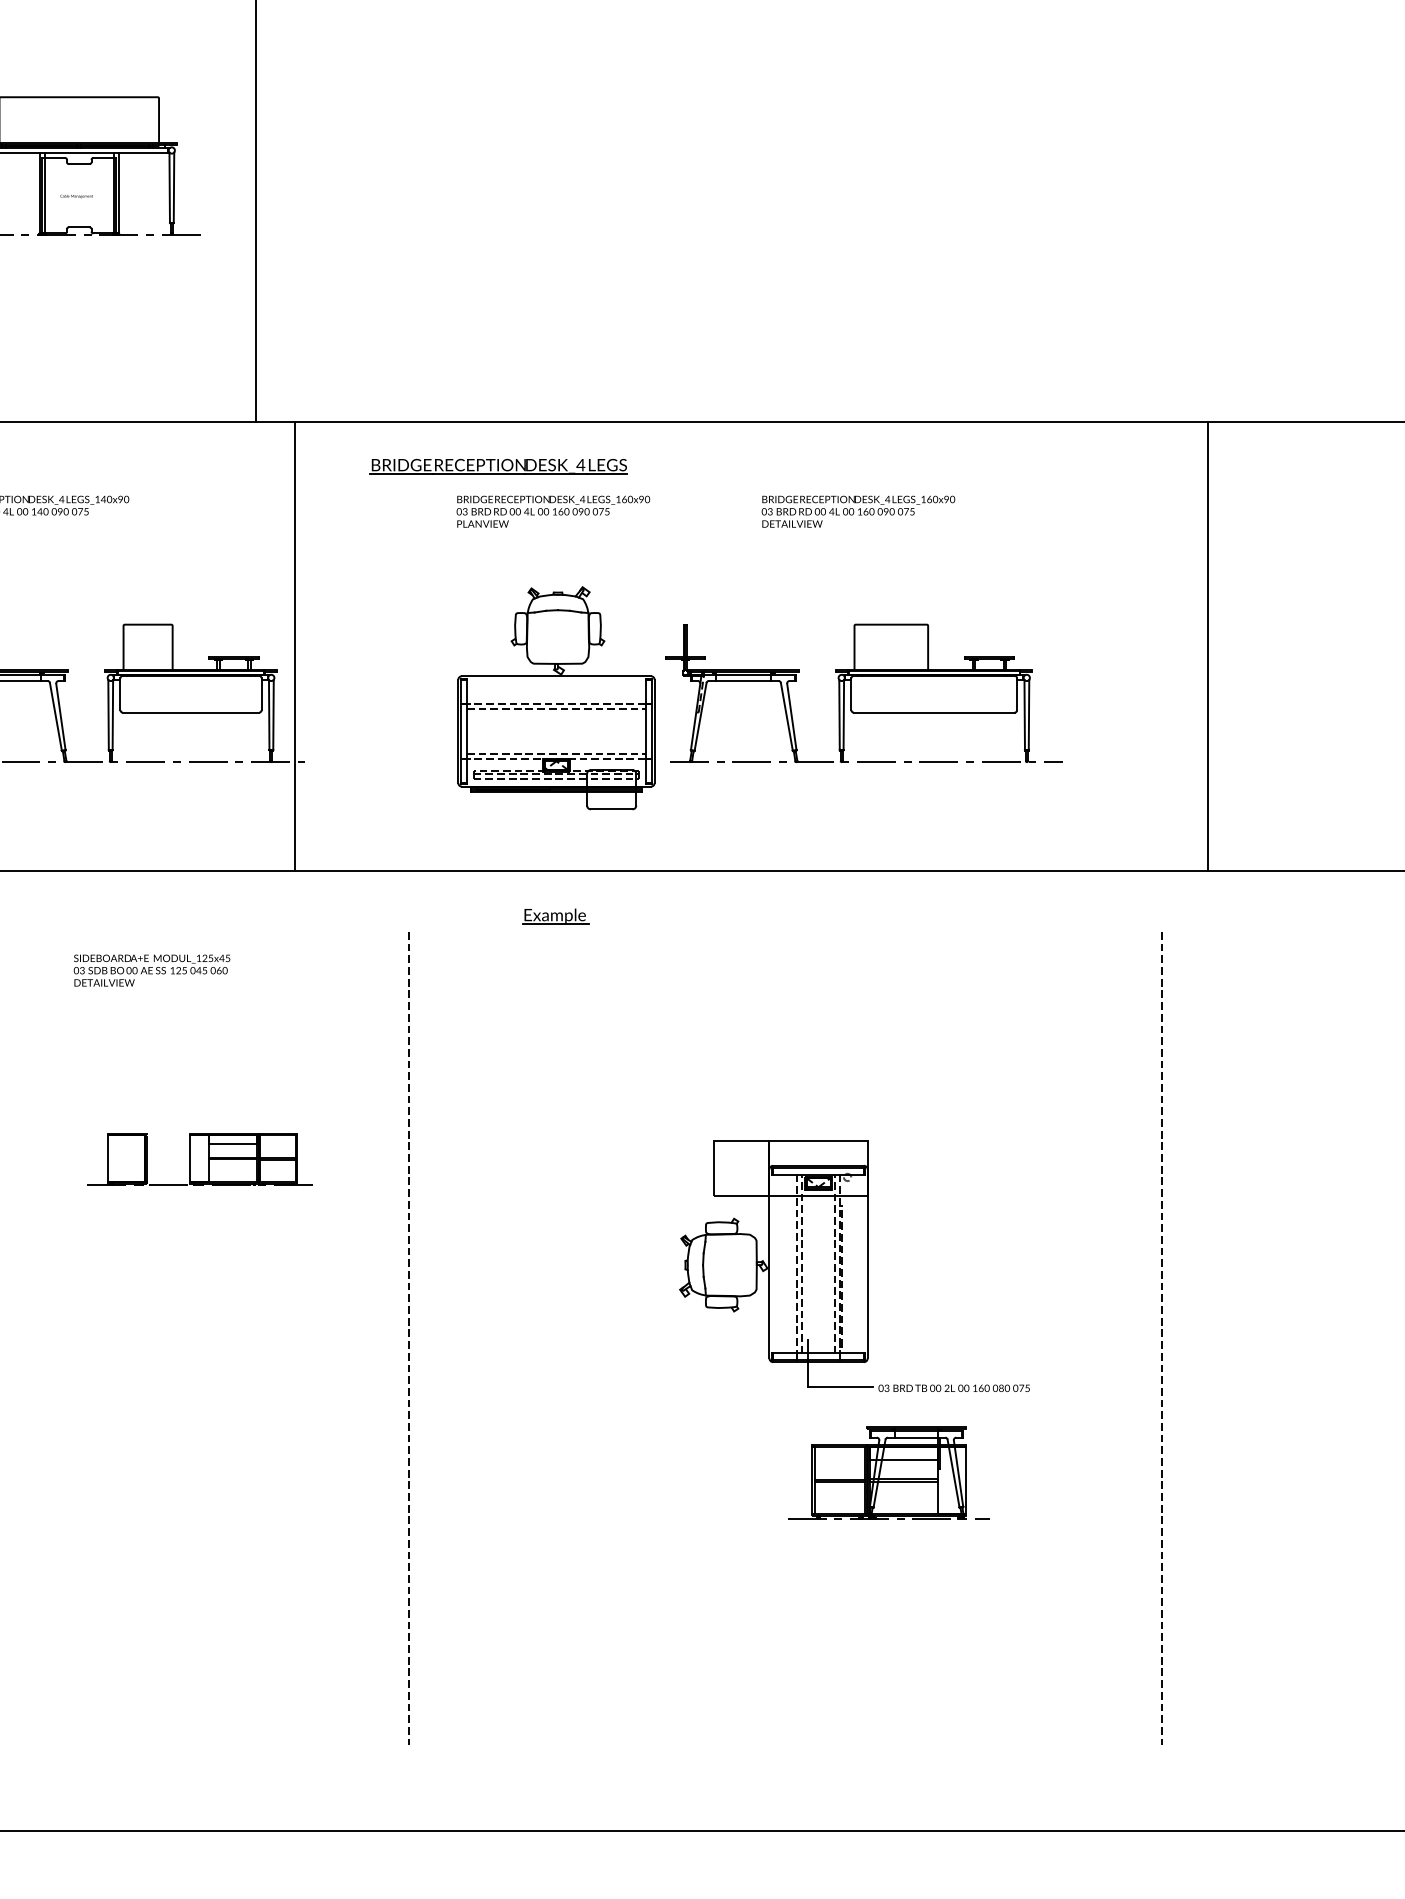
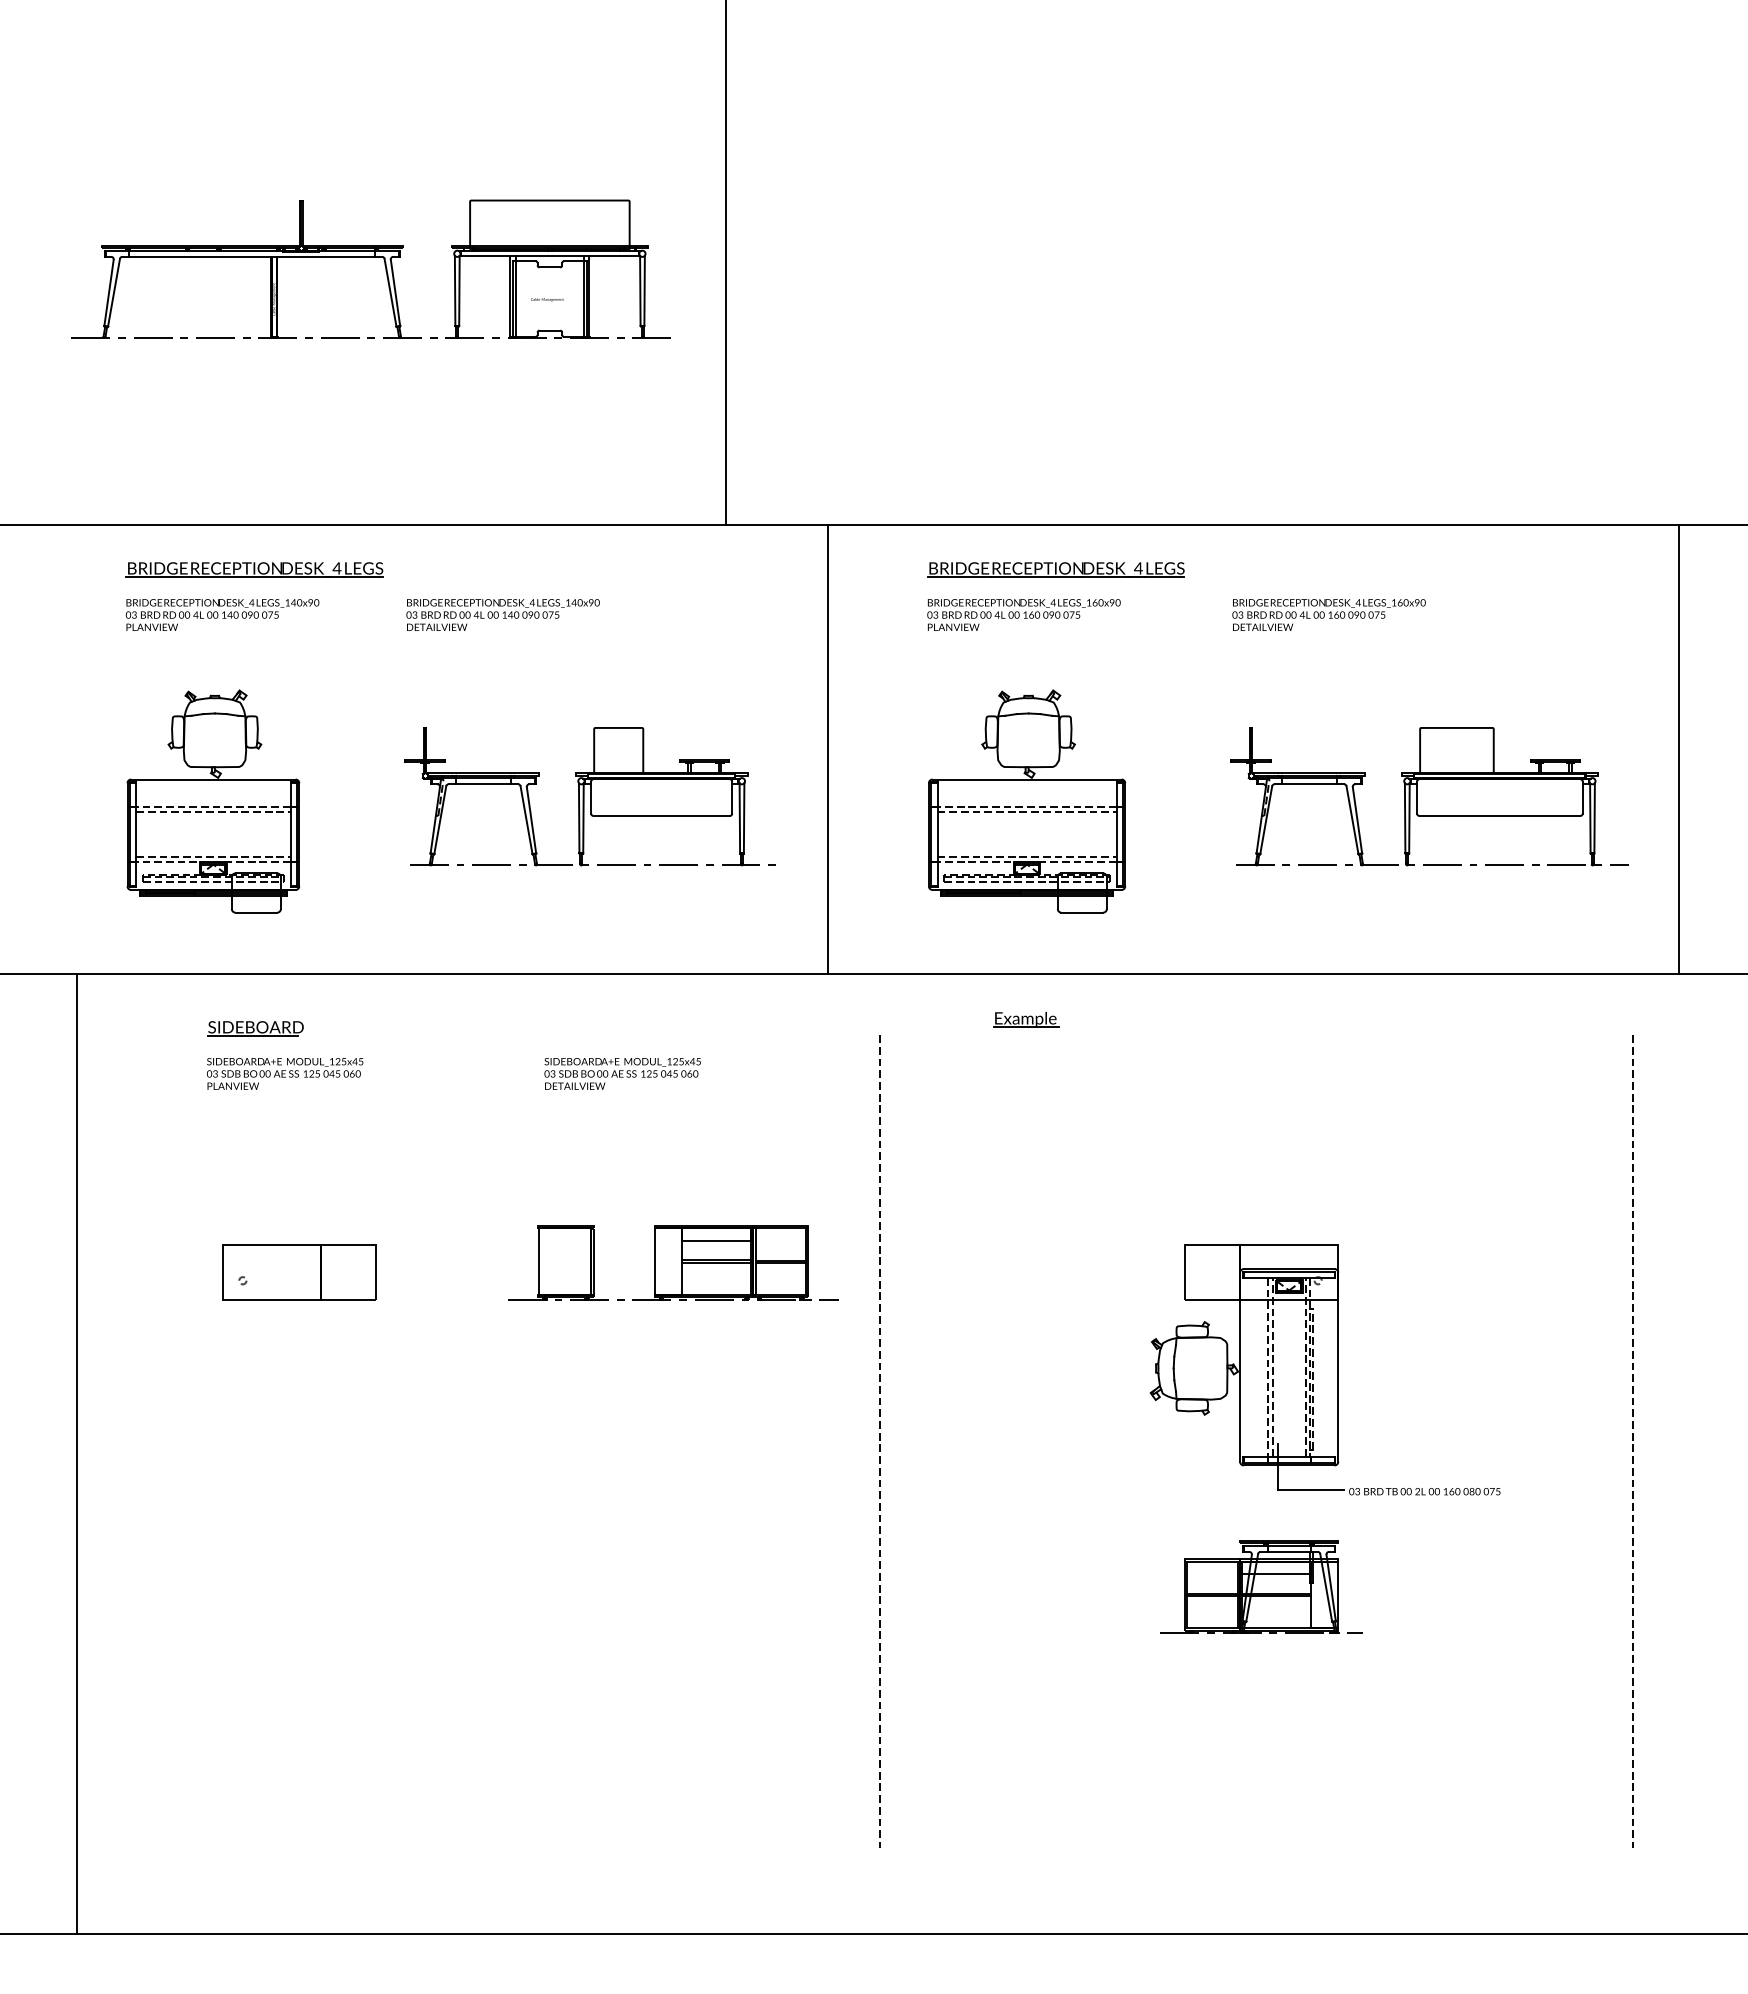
part: (497, 466) -> (1055, 569), moved
line: (294, 646) -> (828, 749), moved
part: (863, 693) -> (1429, 796), moved
part: (202, 1159) -> (673, 1262), size x1.43
part: (888, 1472) -> (1261, 1586), moved

